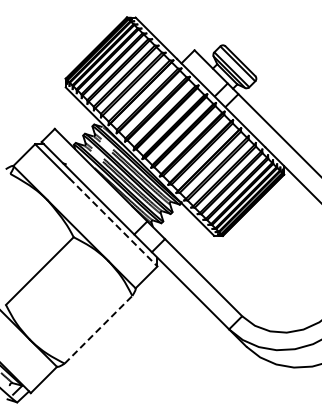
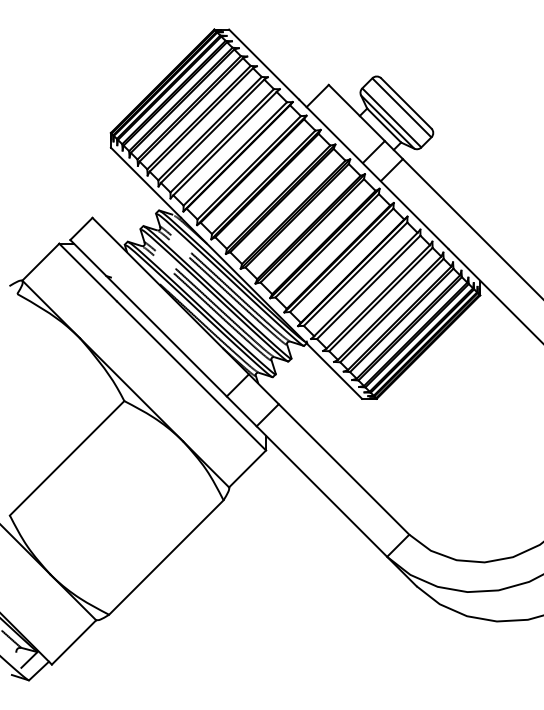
line: (113, 222) -> (191, 376), dashed -> solid
line: (98, 329) -> (166, 557), dashed -> solid

